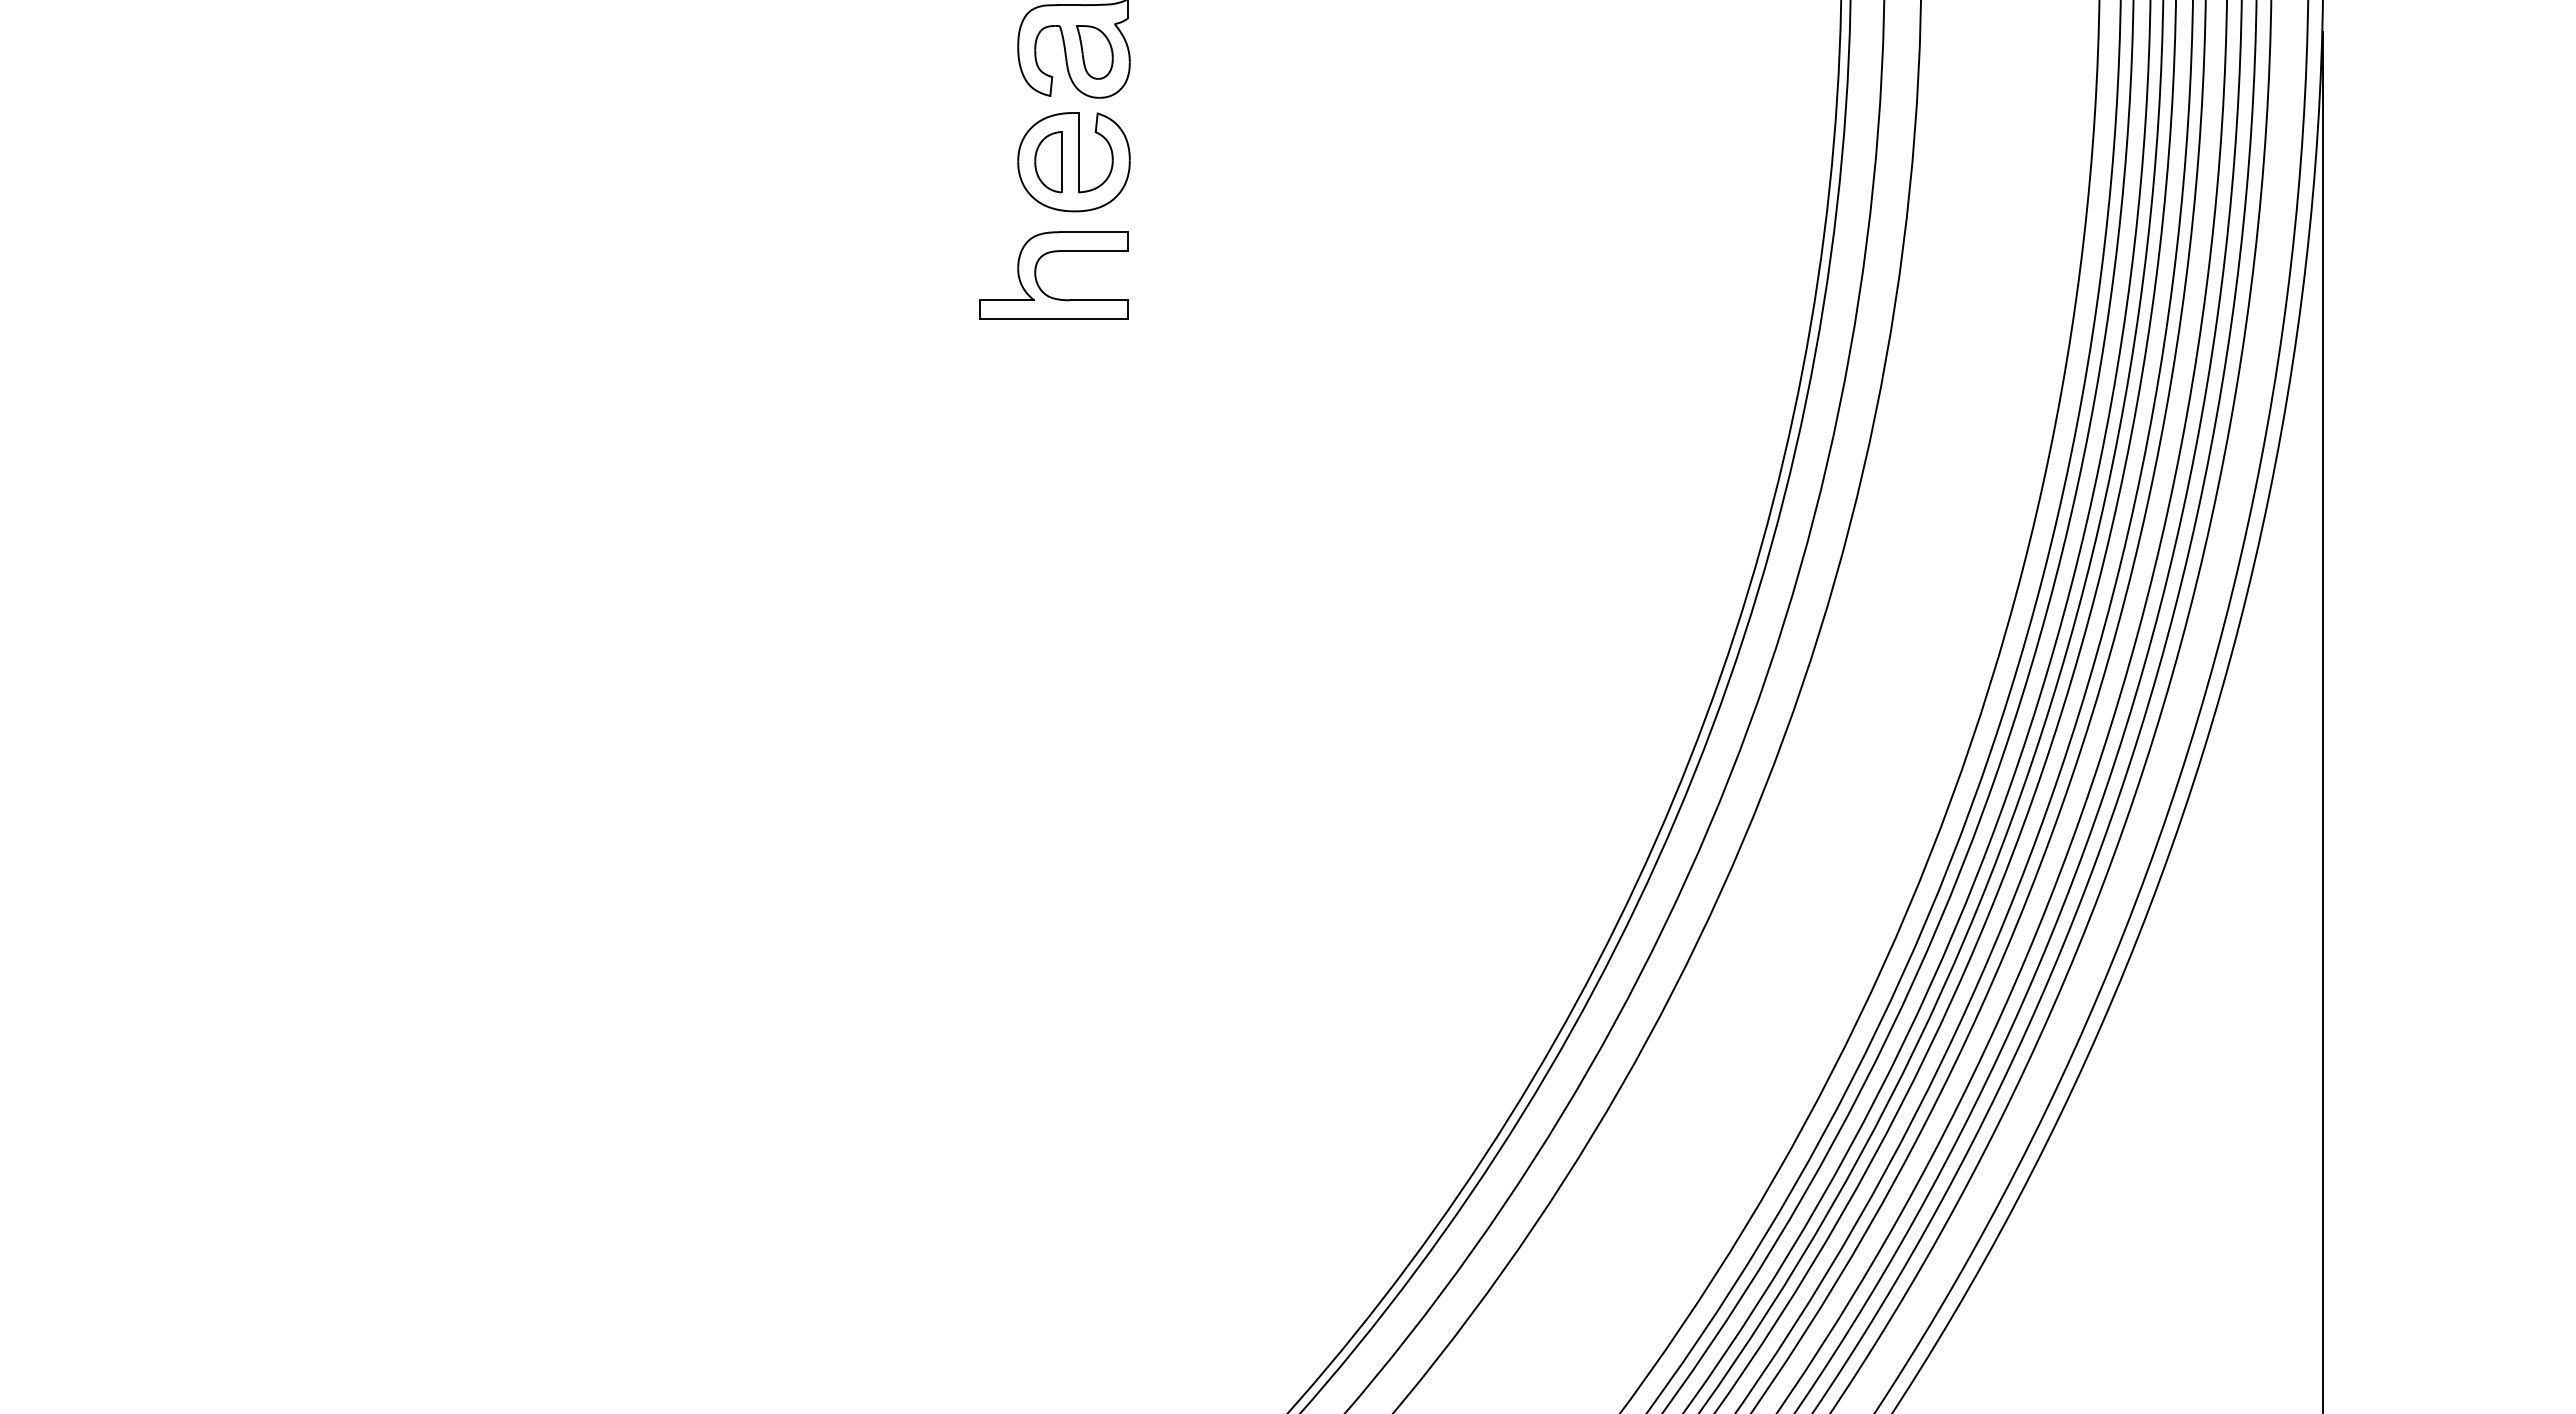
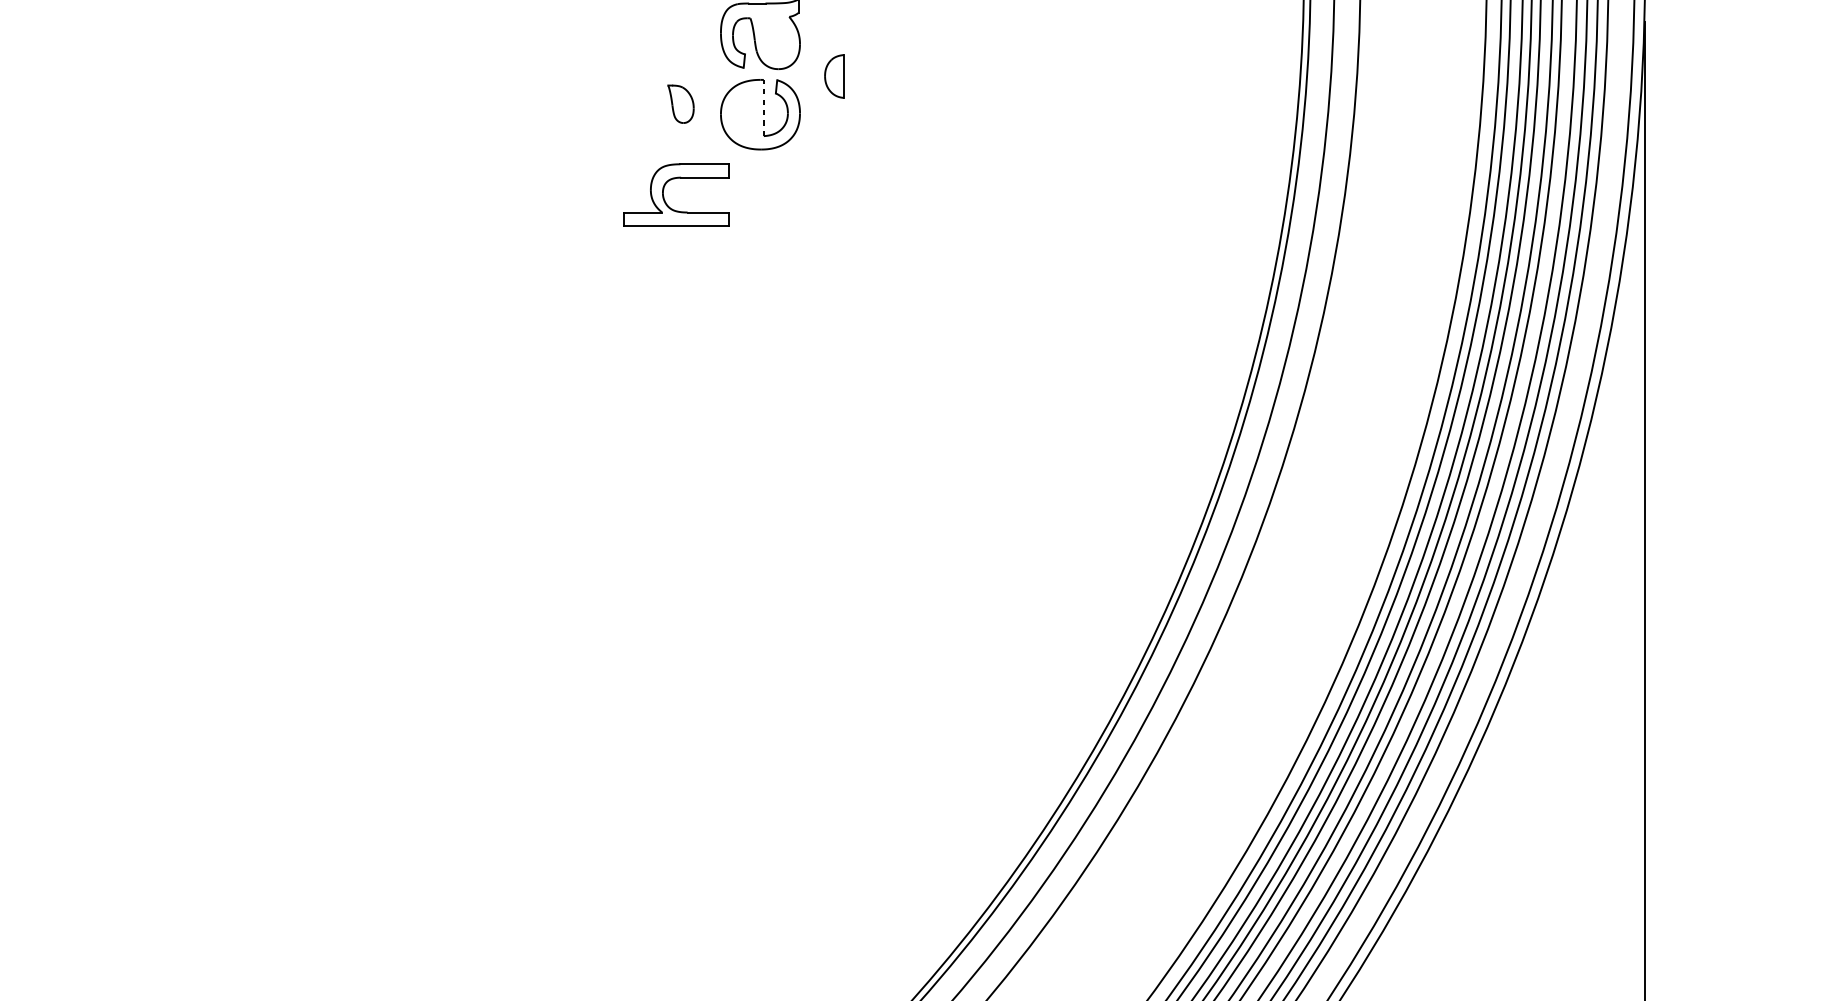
part: (1094, 52) -> (680, 104), moved
line: (1078, 152) -> (763, 107), solid -> dashed
part: (1048, 162) -> (834, 76), moved
part: (1037, 280) -> (664, 198), moved

